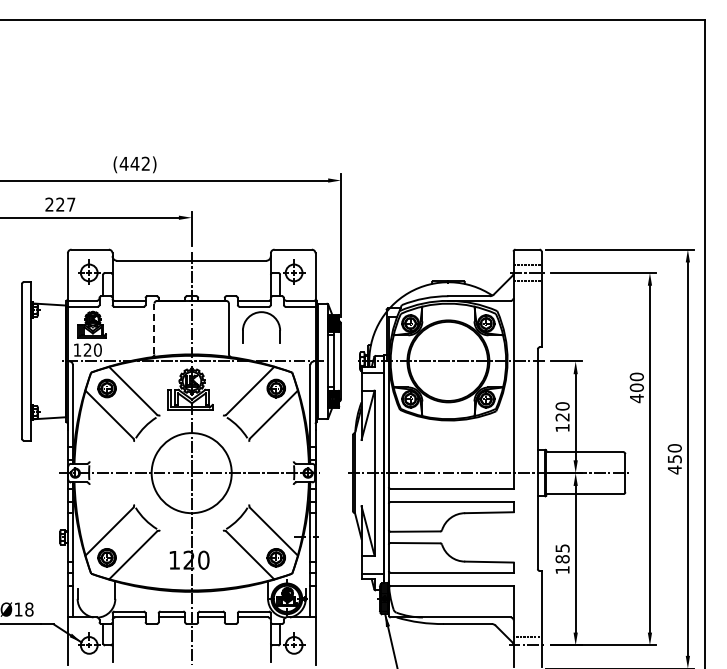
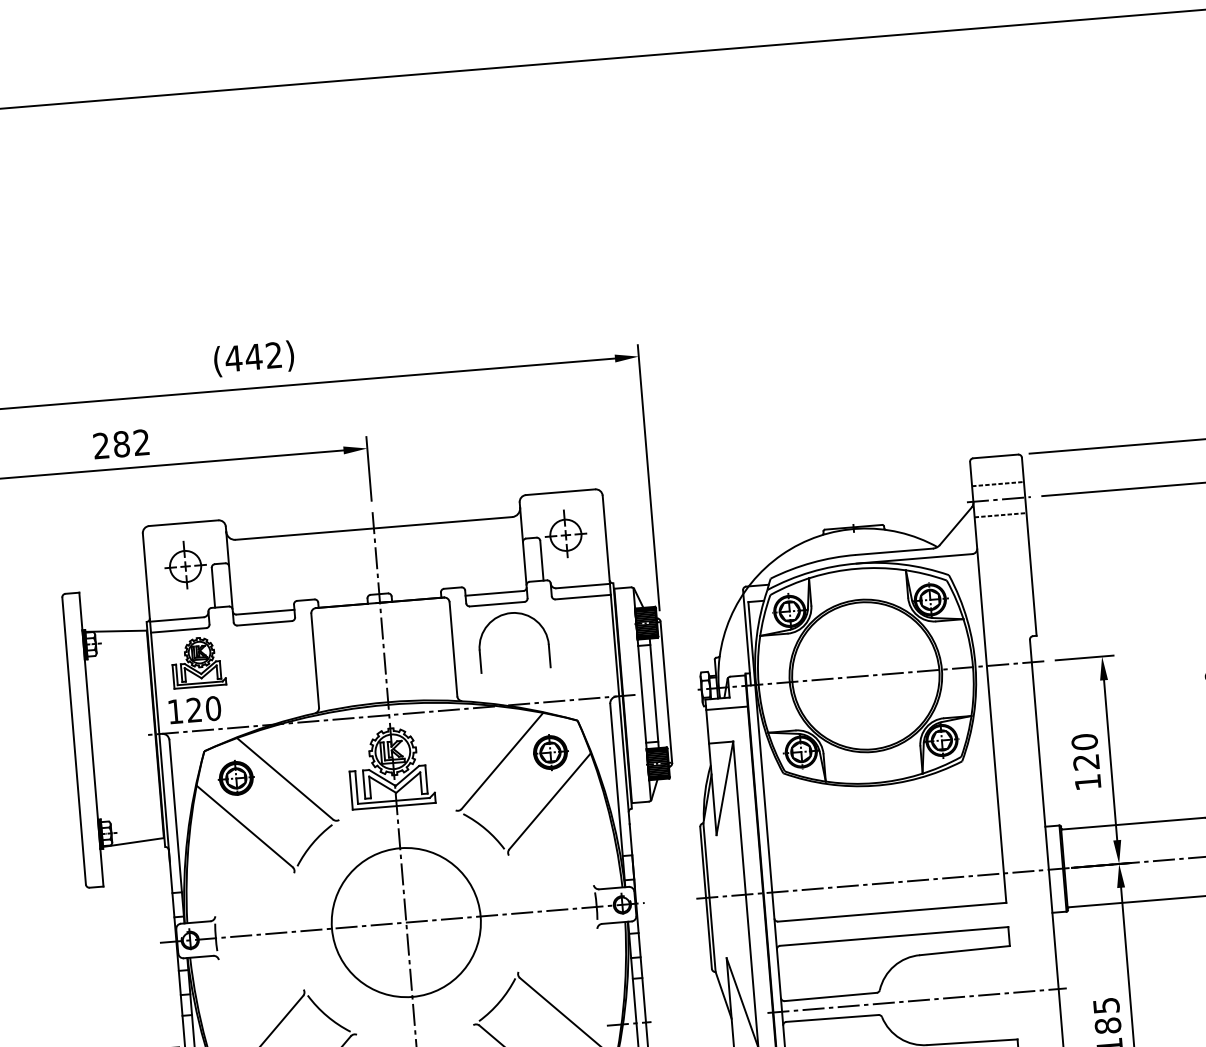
text: (65, 204) -> (131, 443), 227 -> 282
line: (154, 328) -> (315, 659), dashed -> solid
line: (461, 537) -> (917, 1000), added

